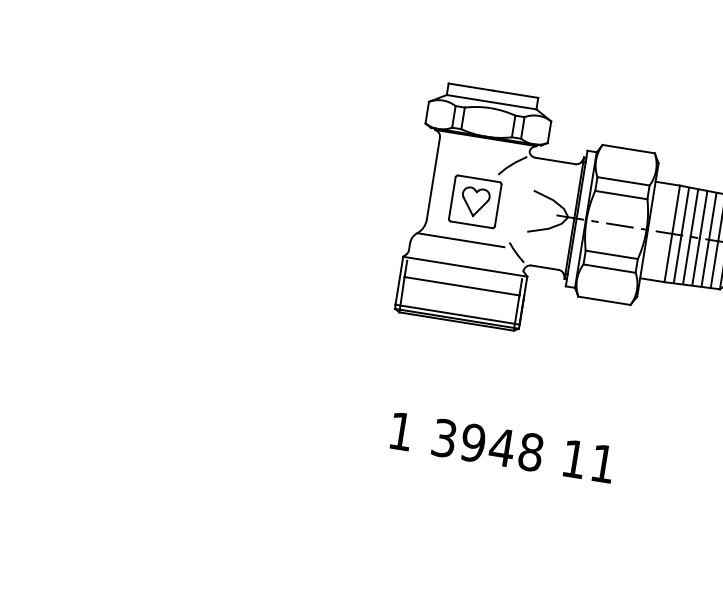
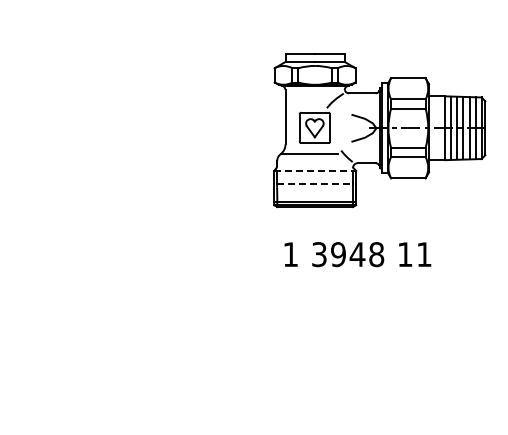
line: (465, 266) -> (315, 170), solid -> dashed
line: (462, 286) -> (315, 183), solid -> dashed
text: (502, 447) -> (357, 254), moved

